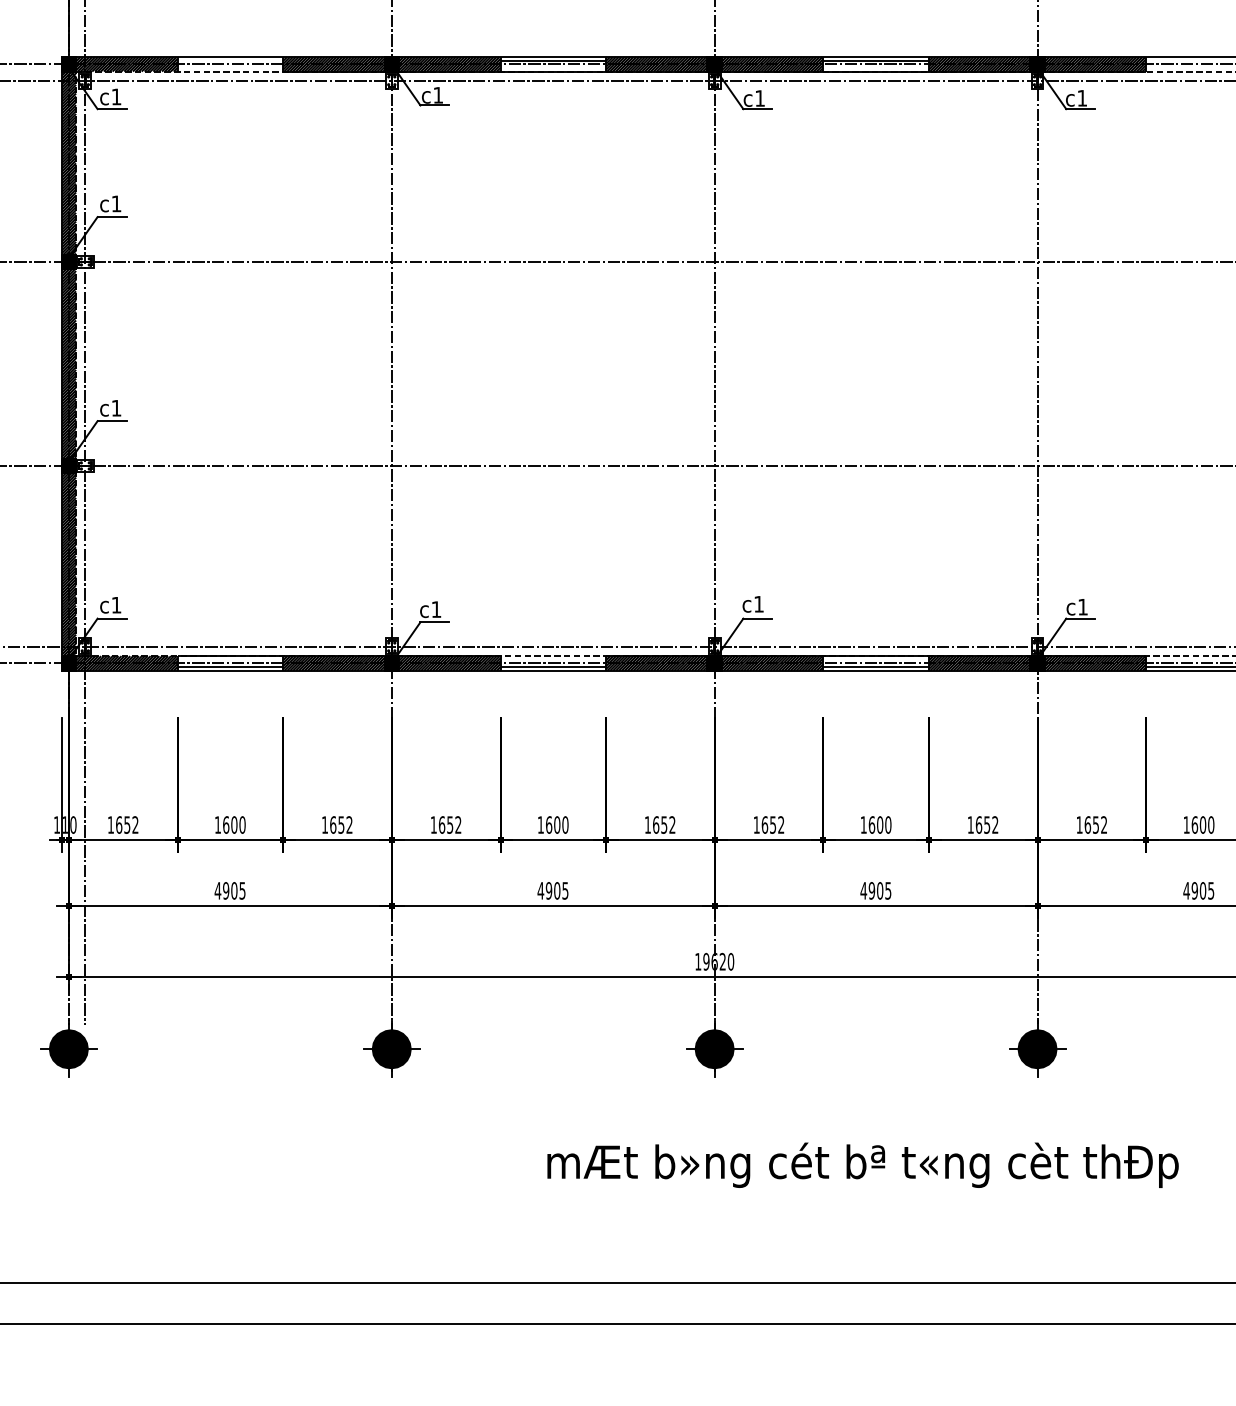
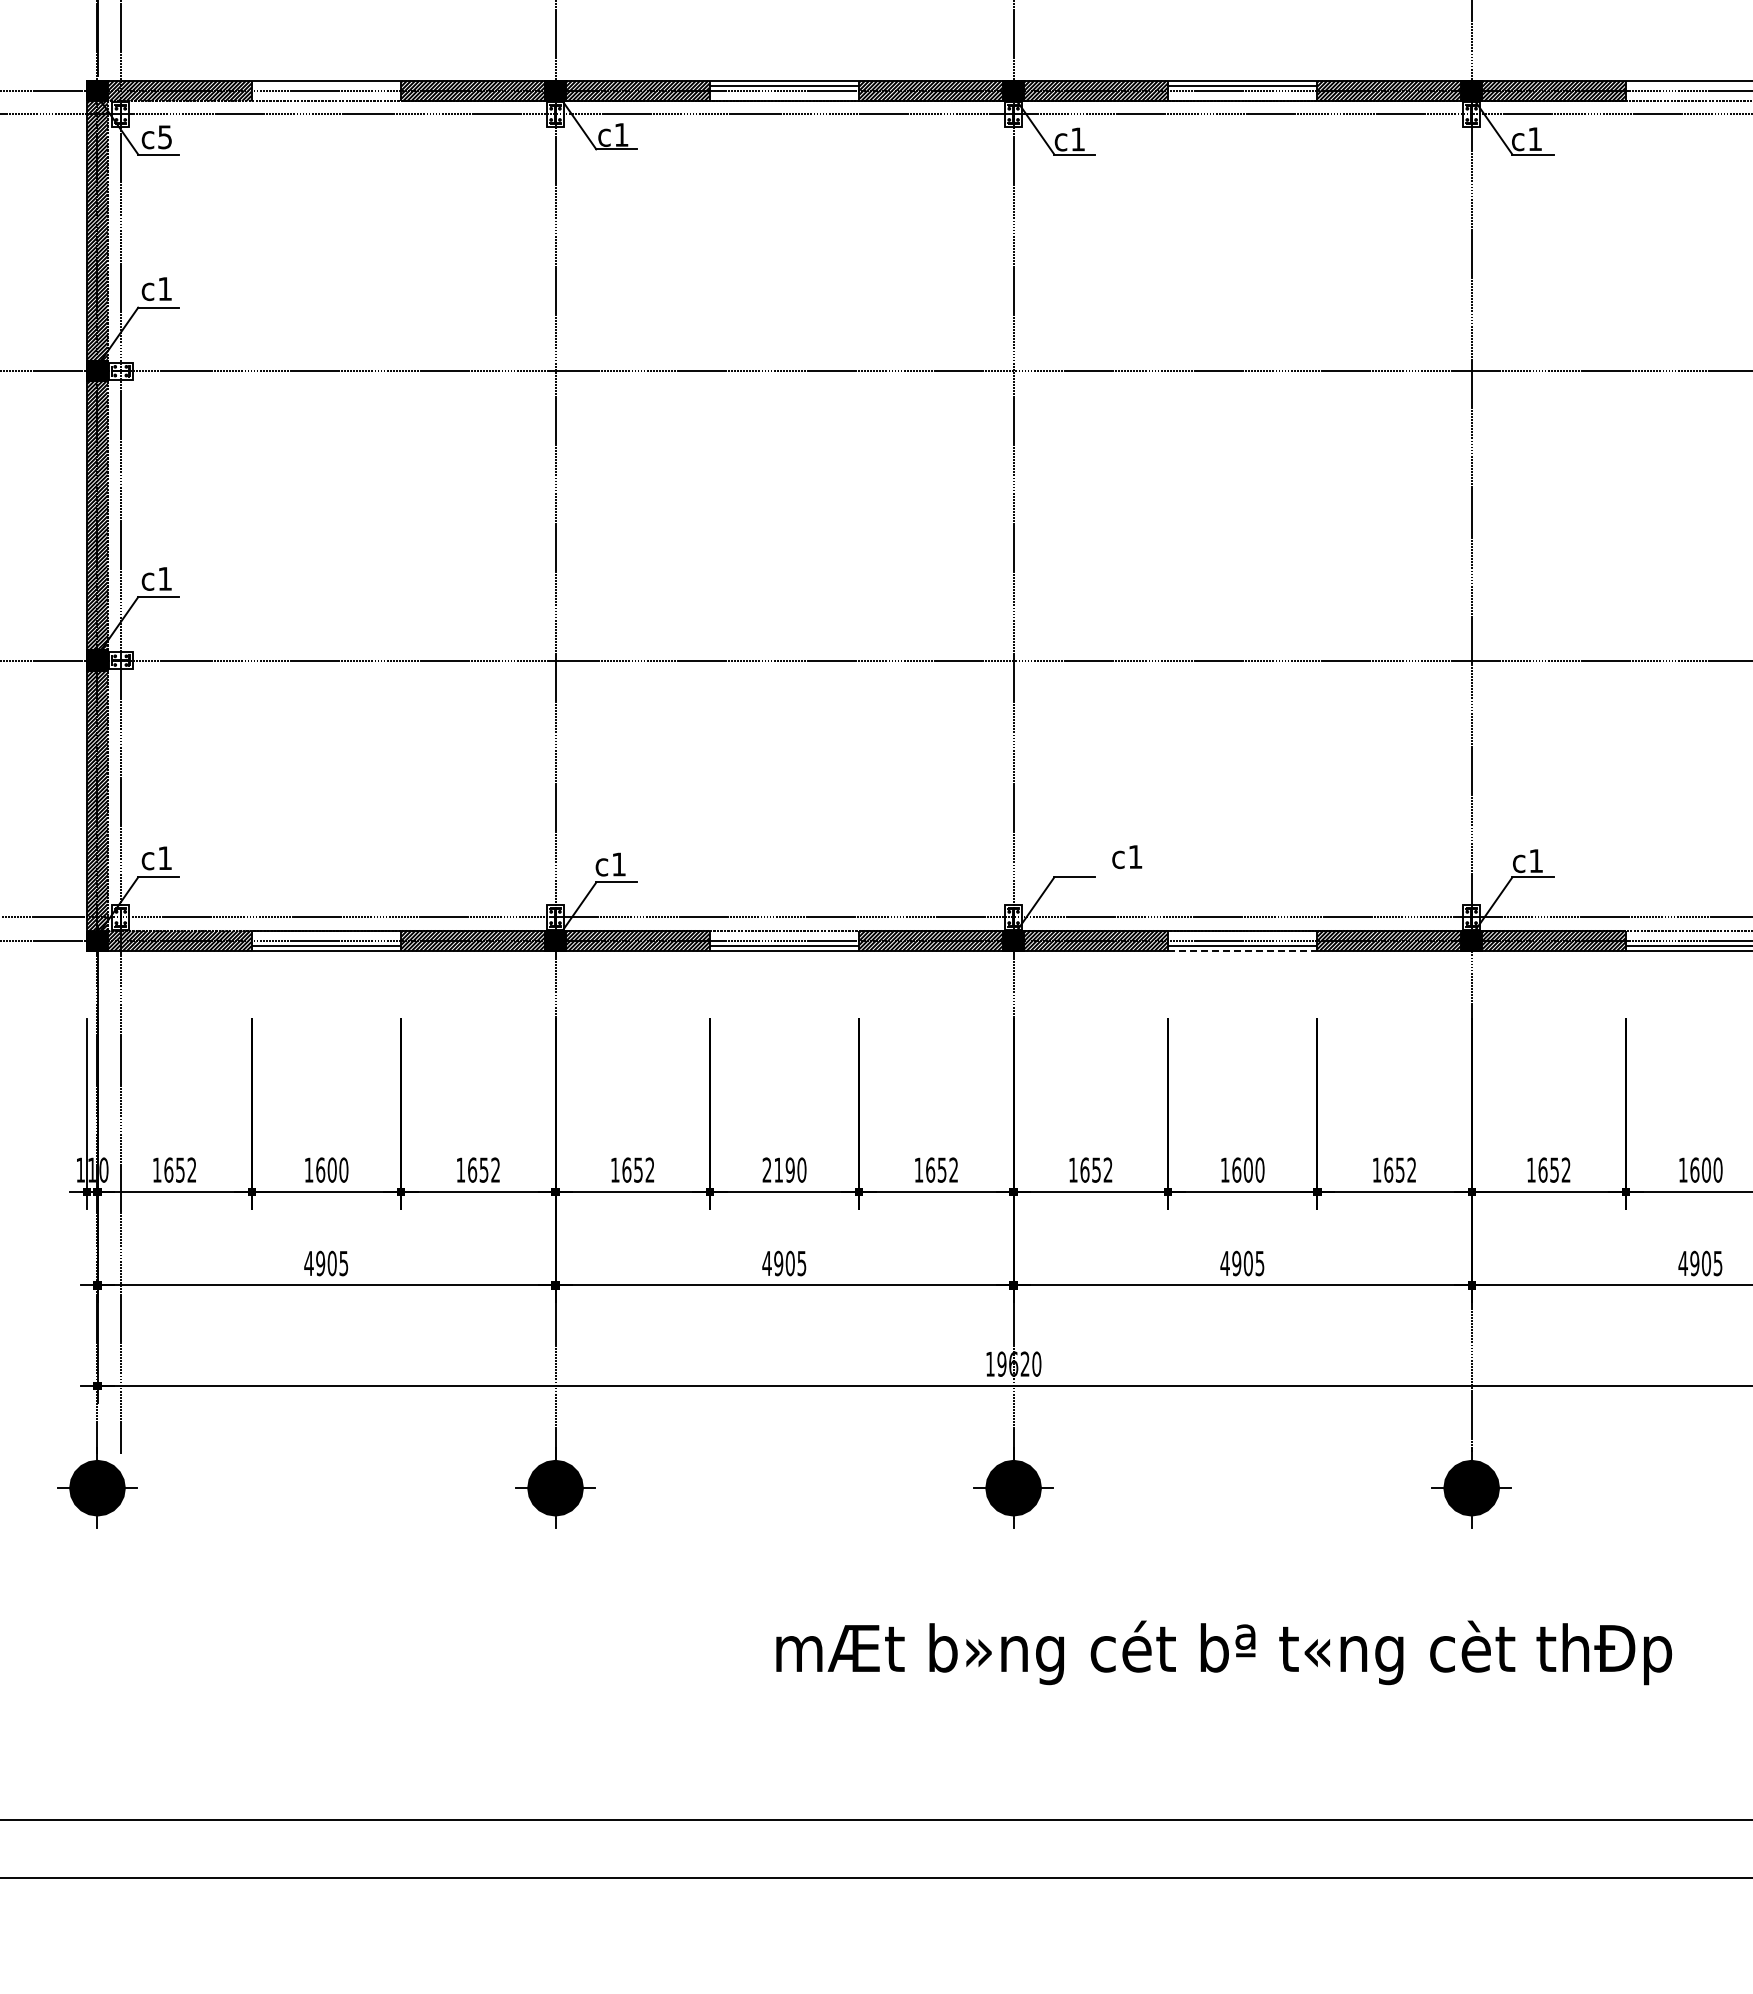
text: (116, 97) -> (164, 137), c1 -> c5
text: (753, 603) -> (1127, 856), moved
line: (875, 670) -> (1242, 951), solid -> dashed
text: (548, 824) -> (778, 1169), 1600 -> 2190

